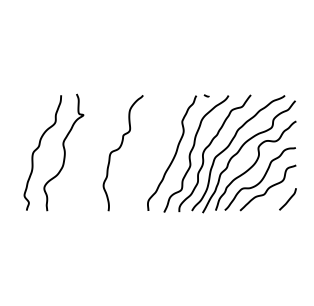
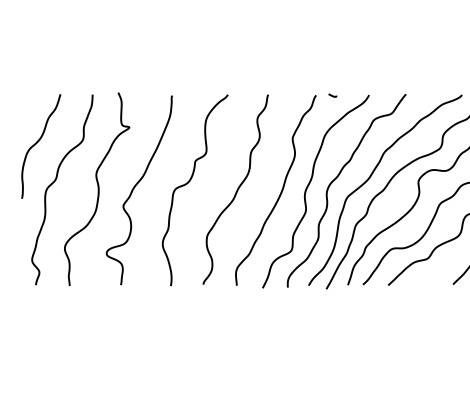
curve: (28, 124) -> (38, 142), added
curve: (88, 150) -> (137, 185), added
curve: (148, 152) -> (236, 189), added

